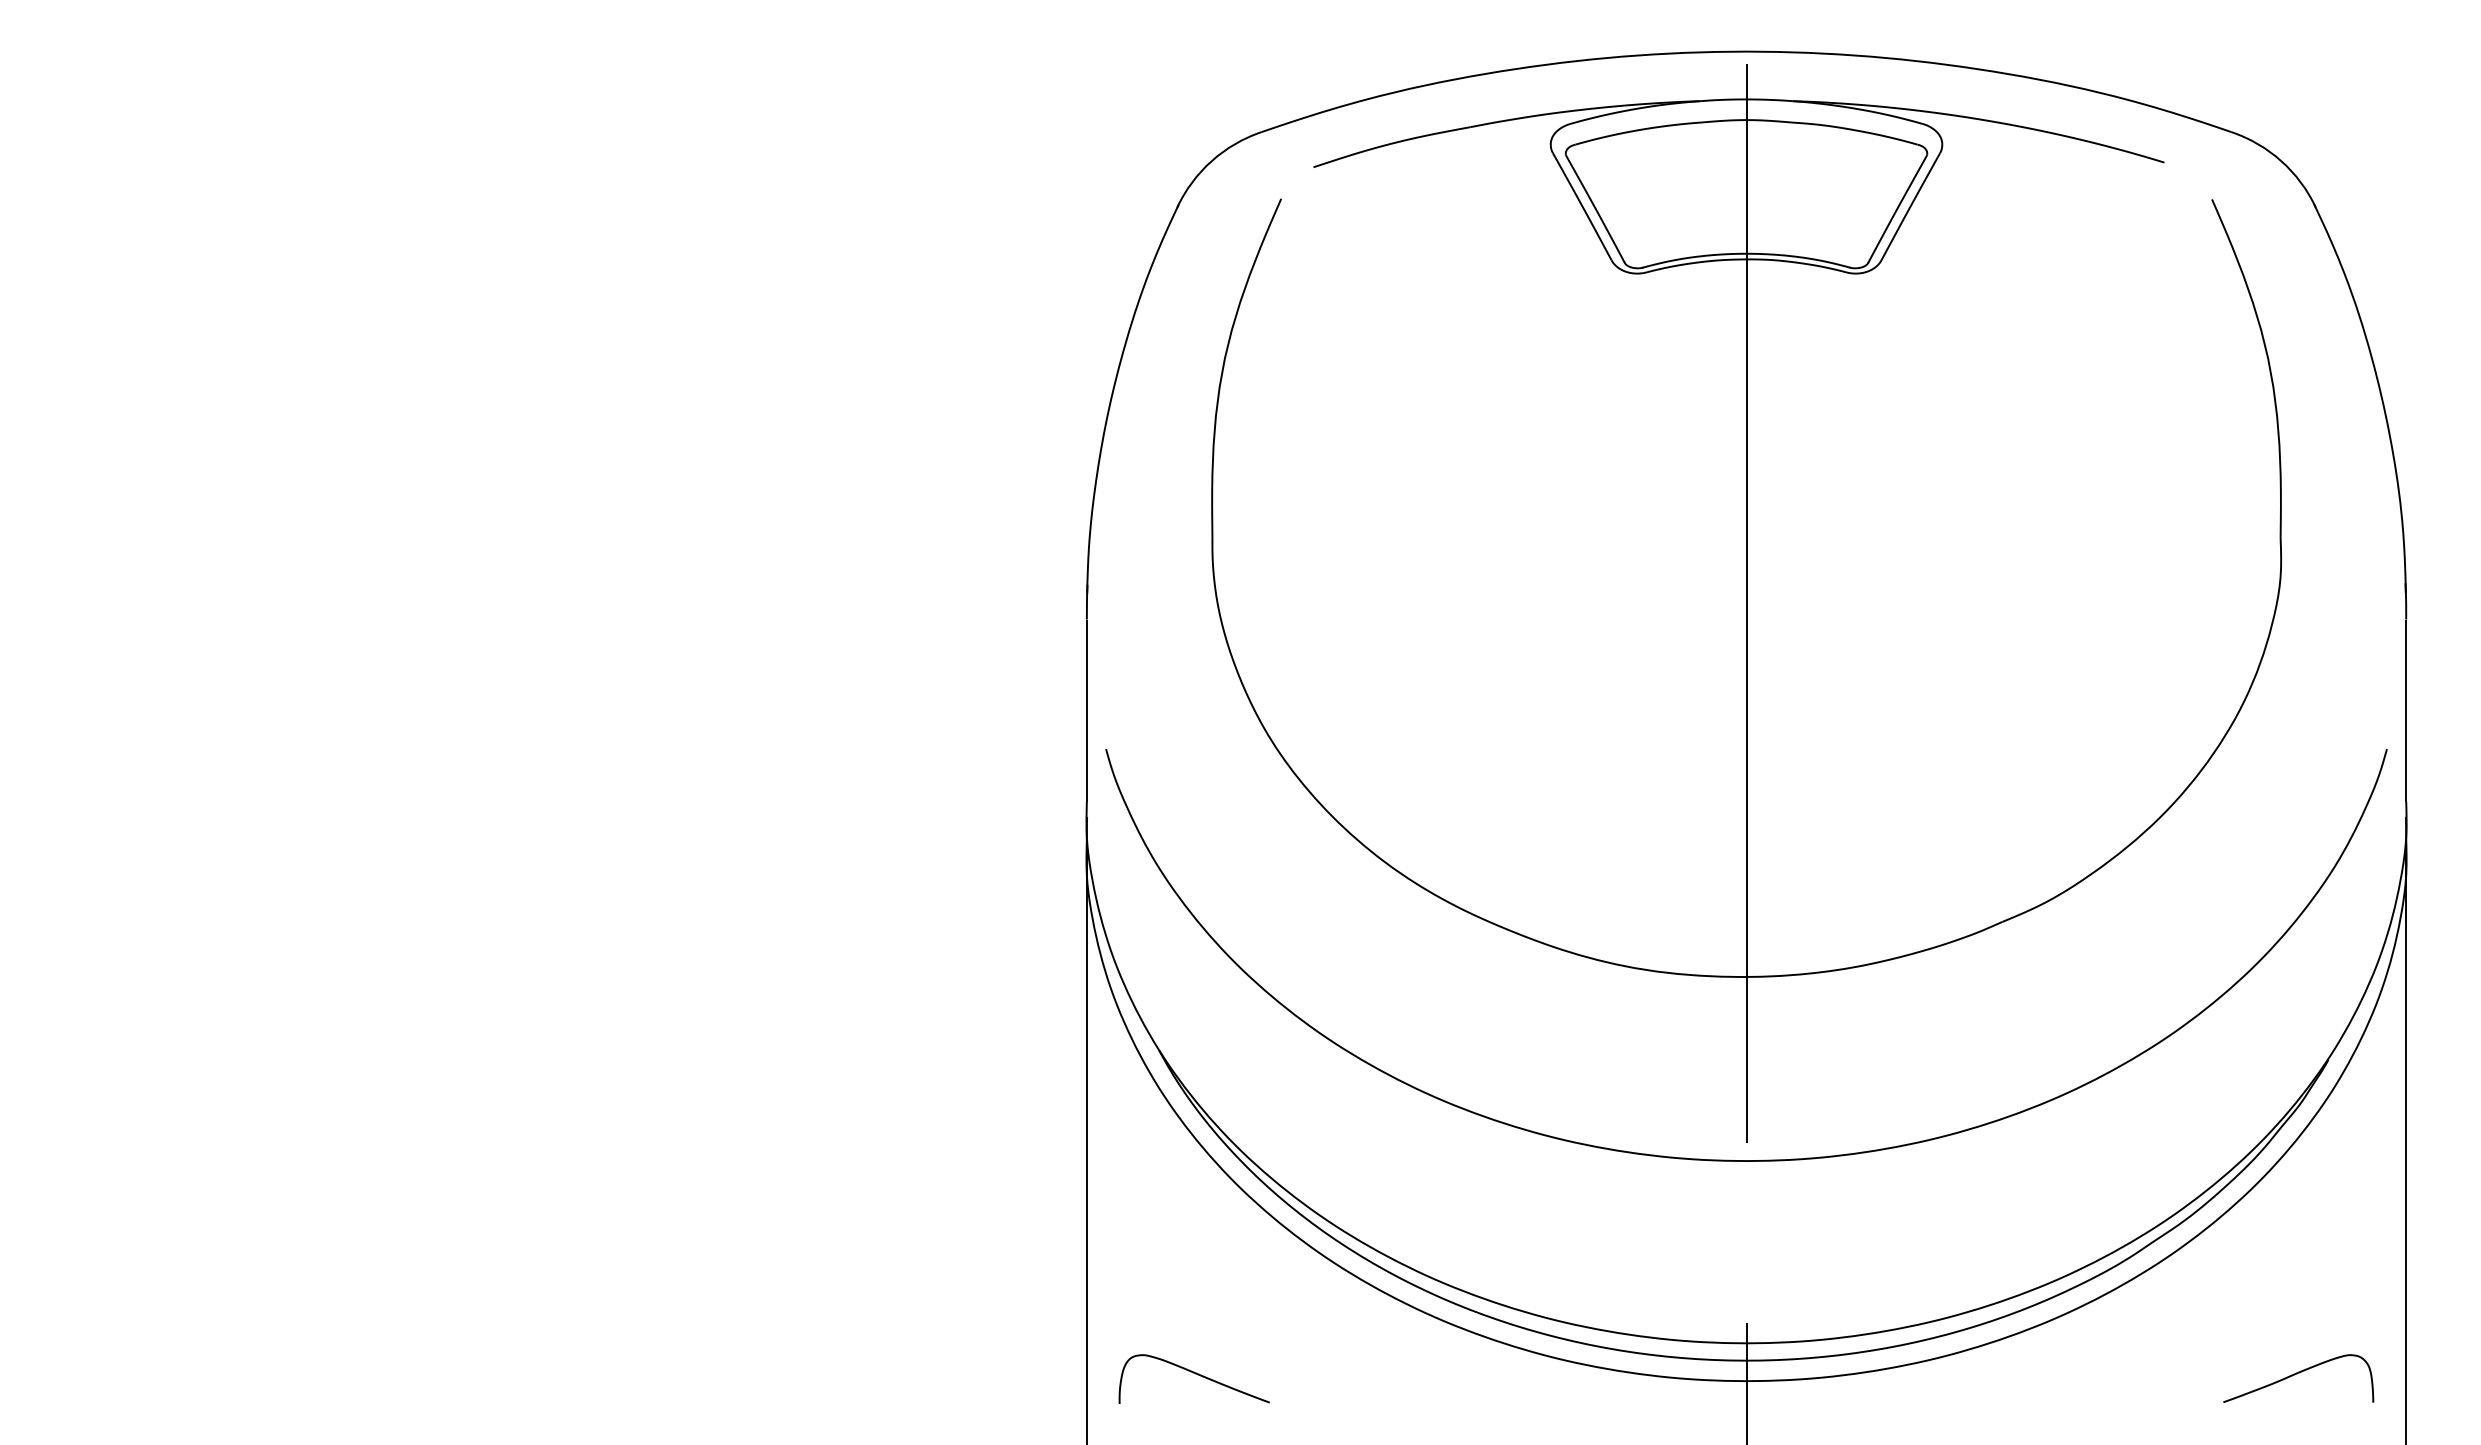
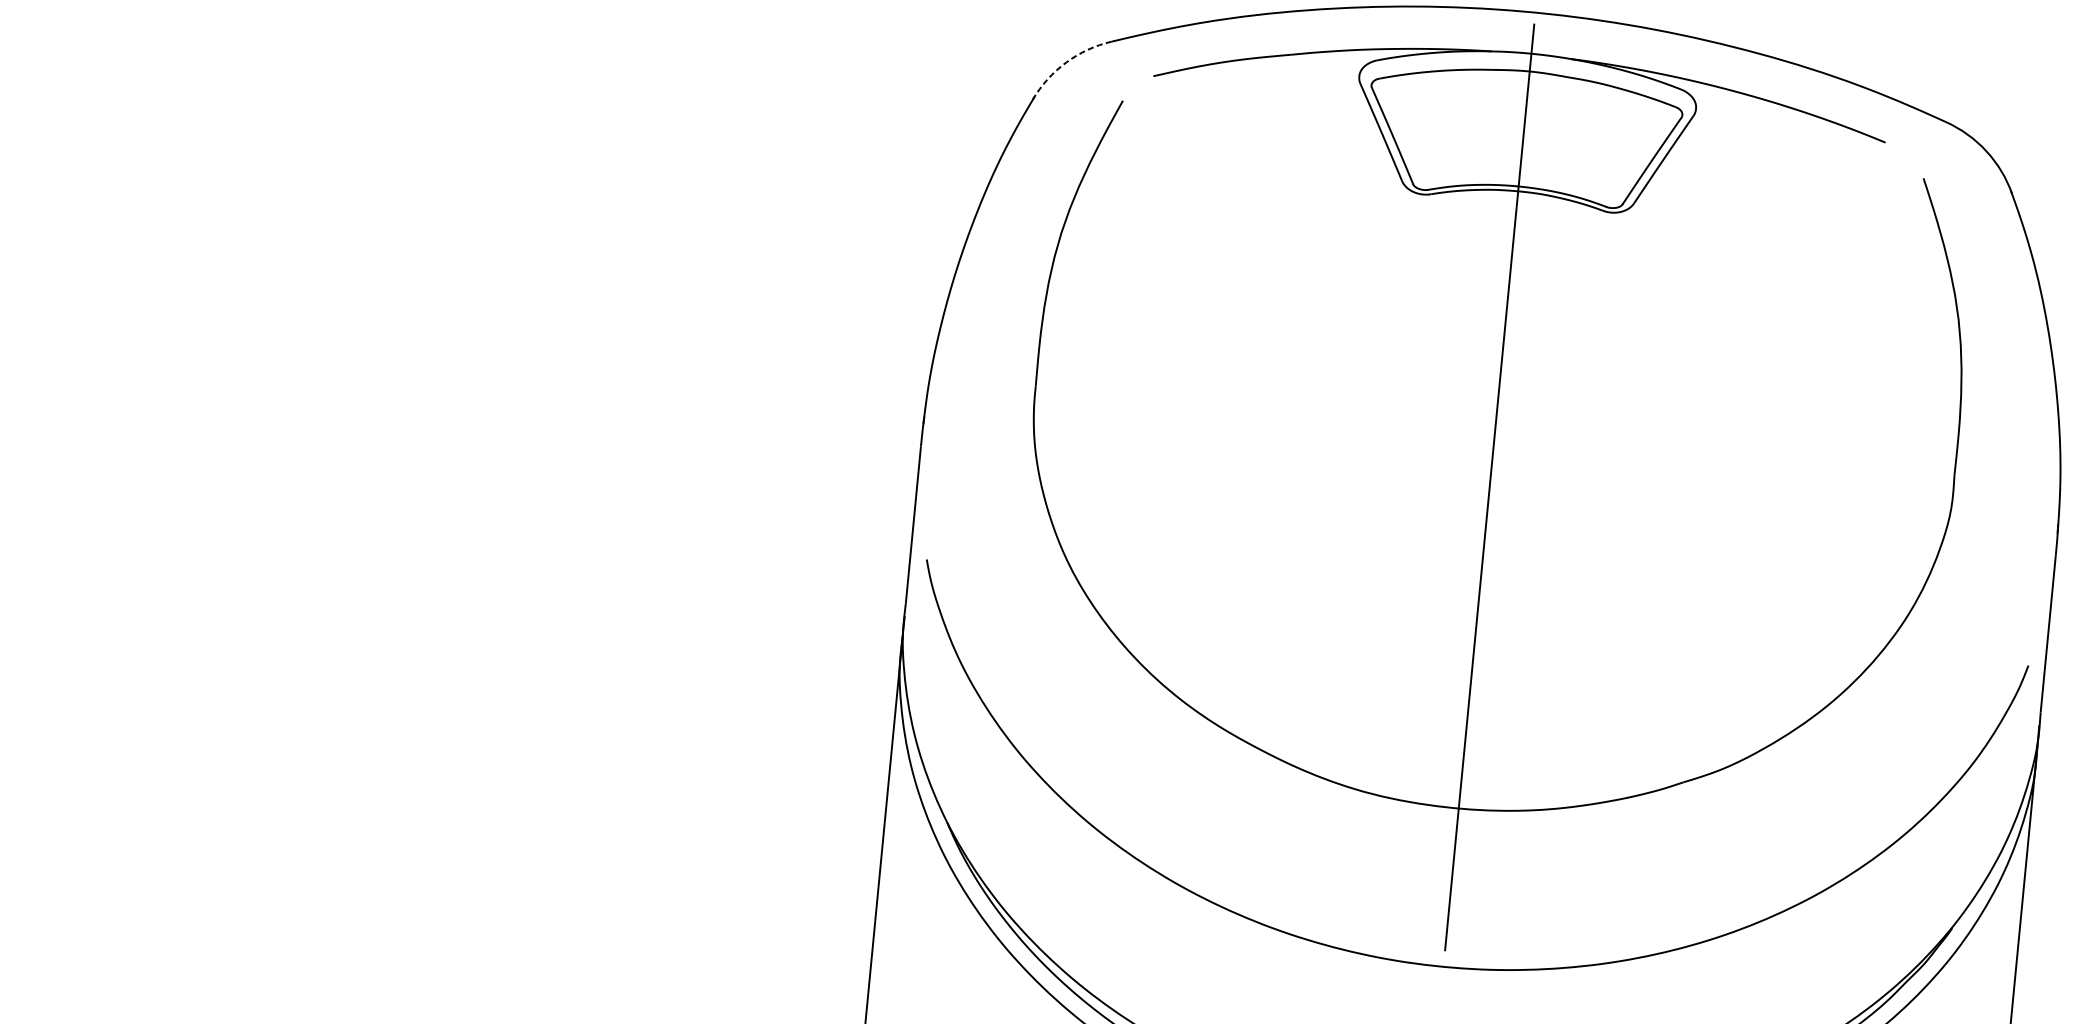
arc: (1211, 161) -> (1066, 62), solid -> dashed

